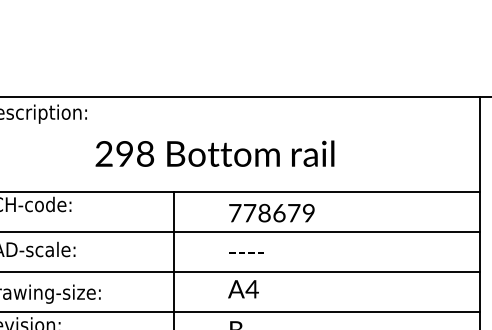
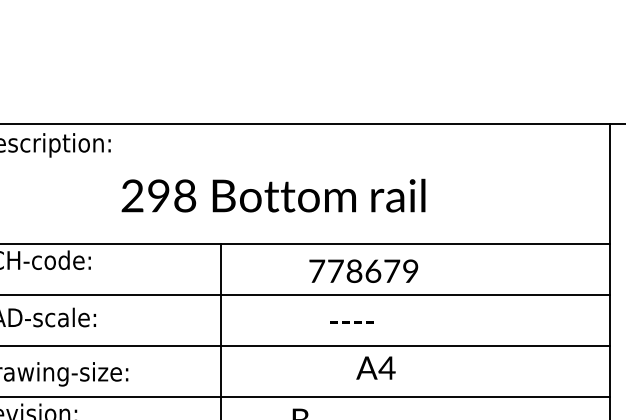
text: (271, 213) -> (363, 271), moved
text: (246, 252) -> (351, 321), moved
text: (243, 289) -> (375, 368), moved

